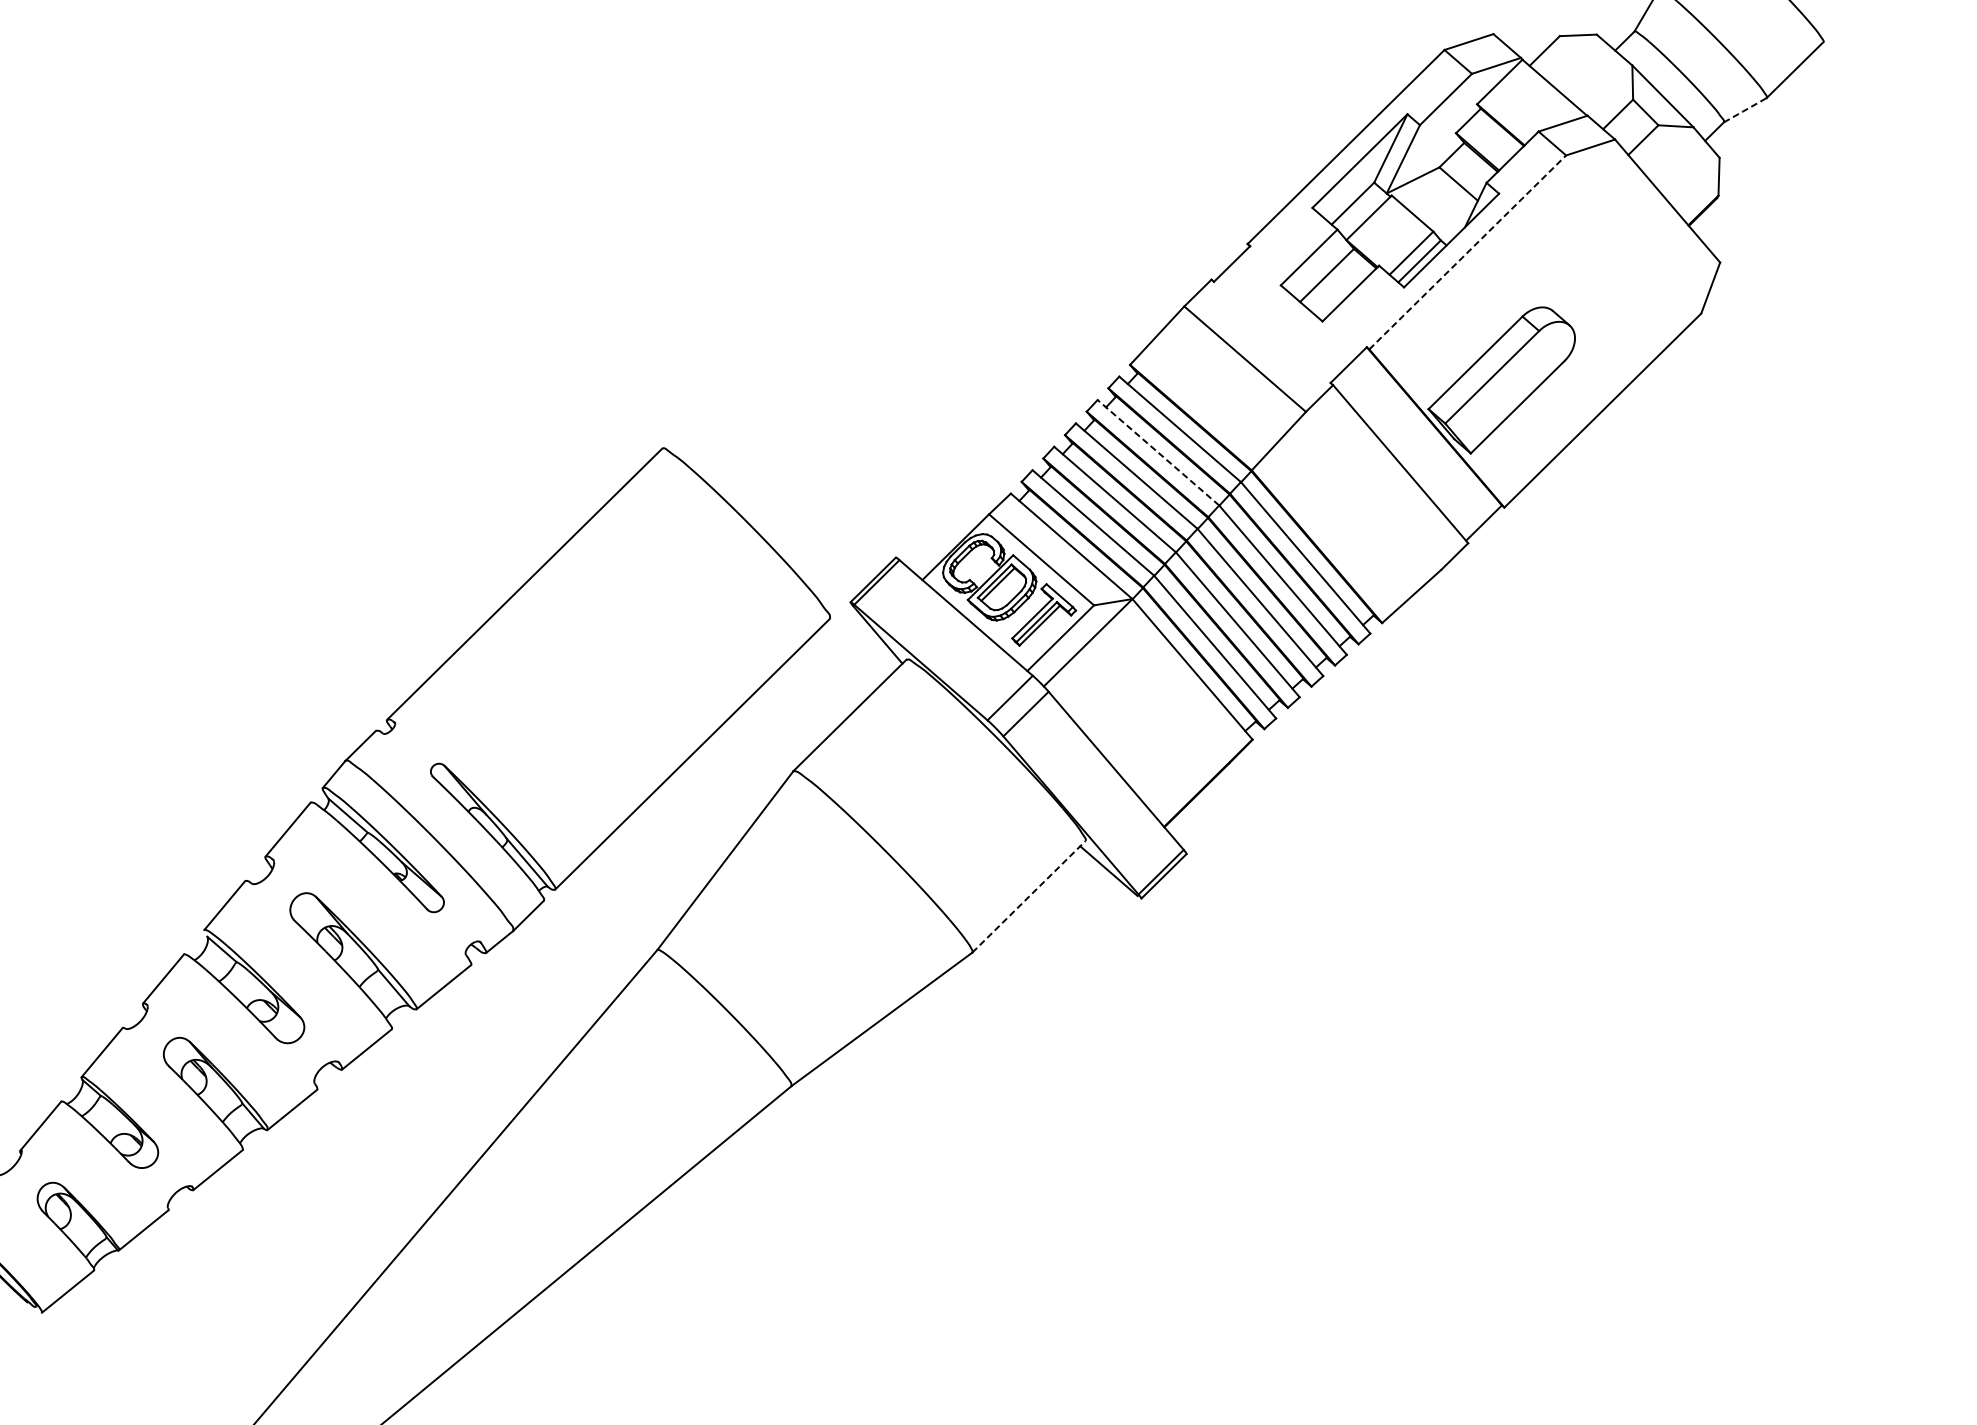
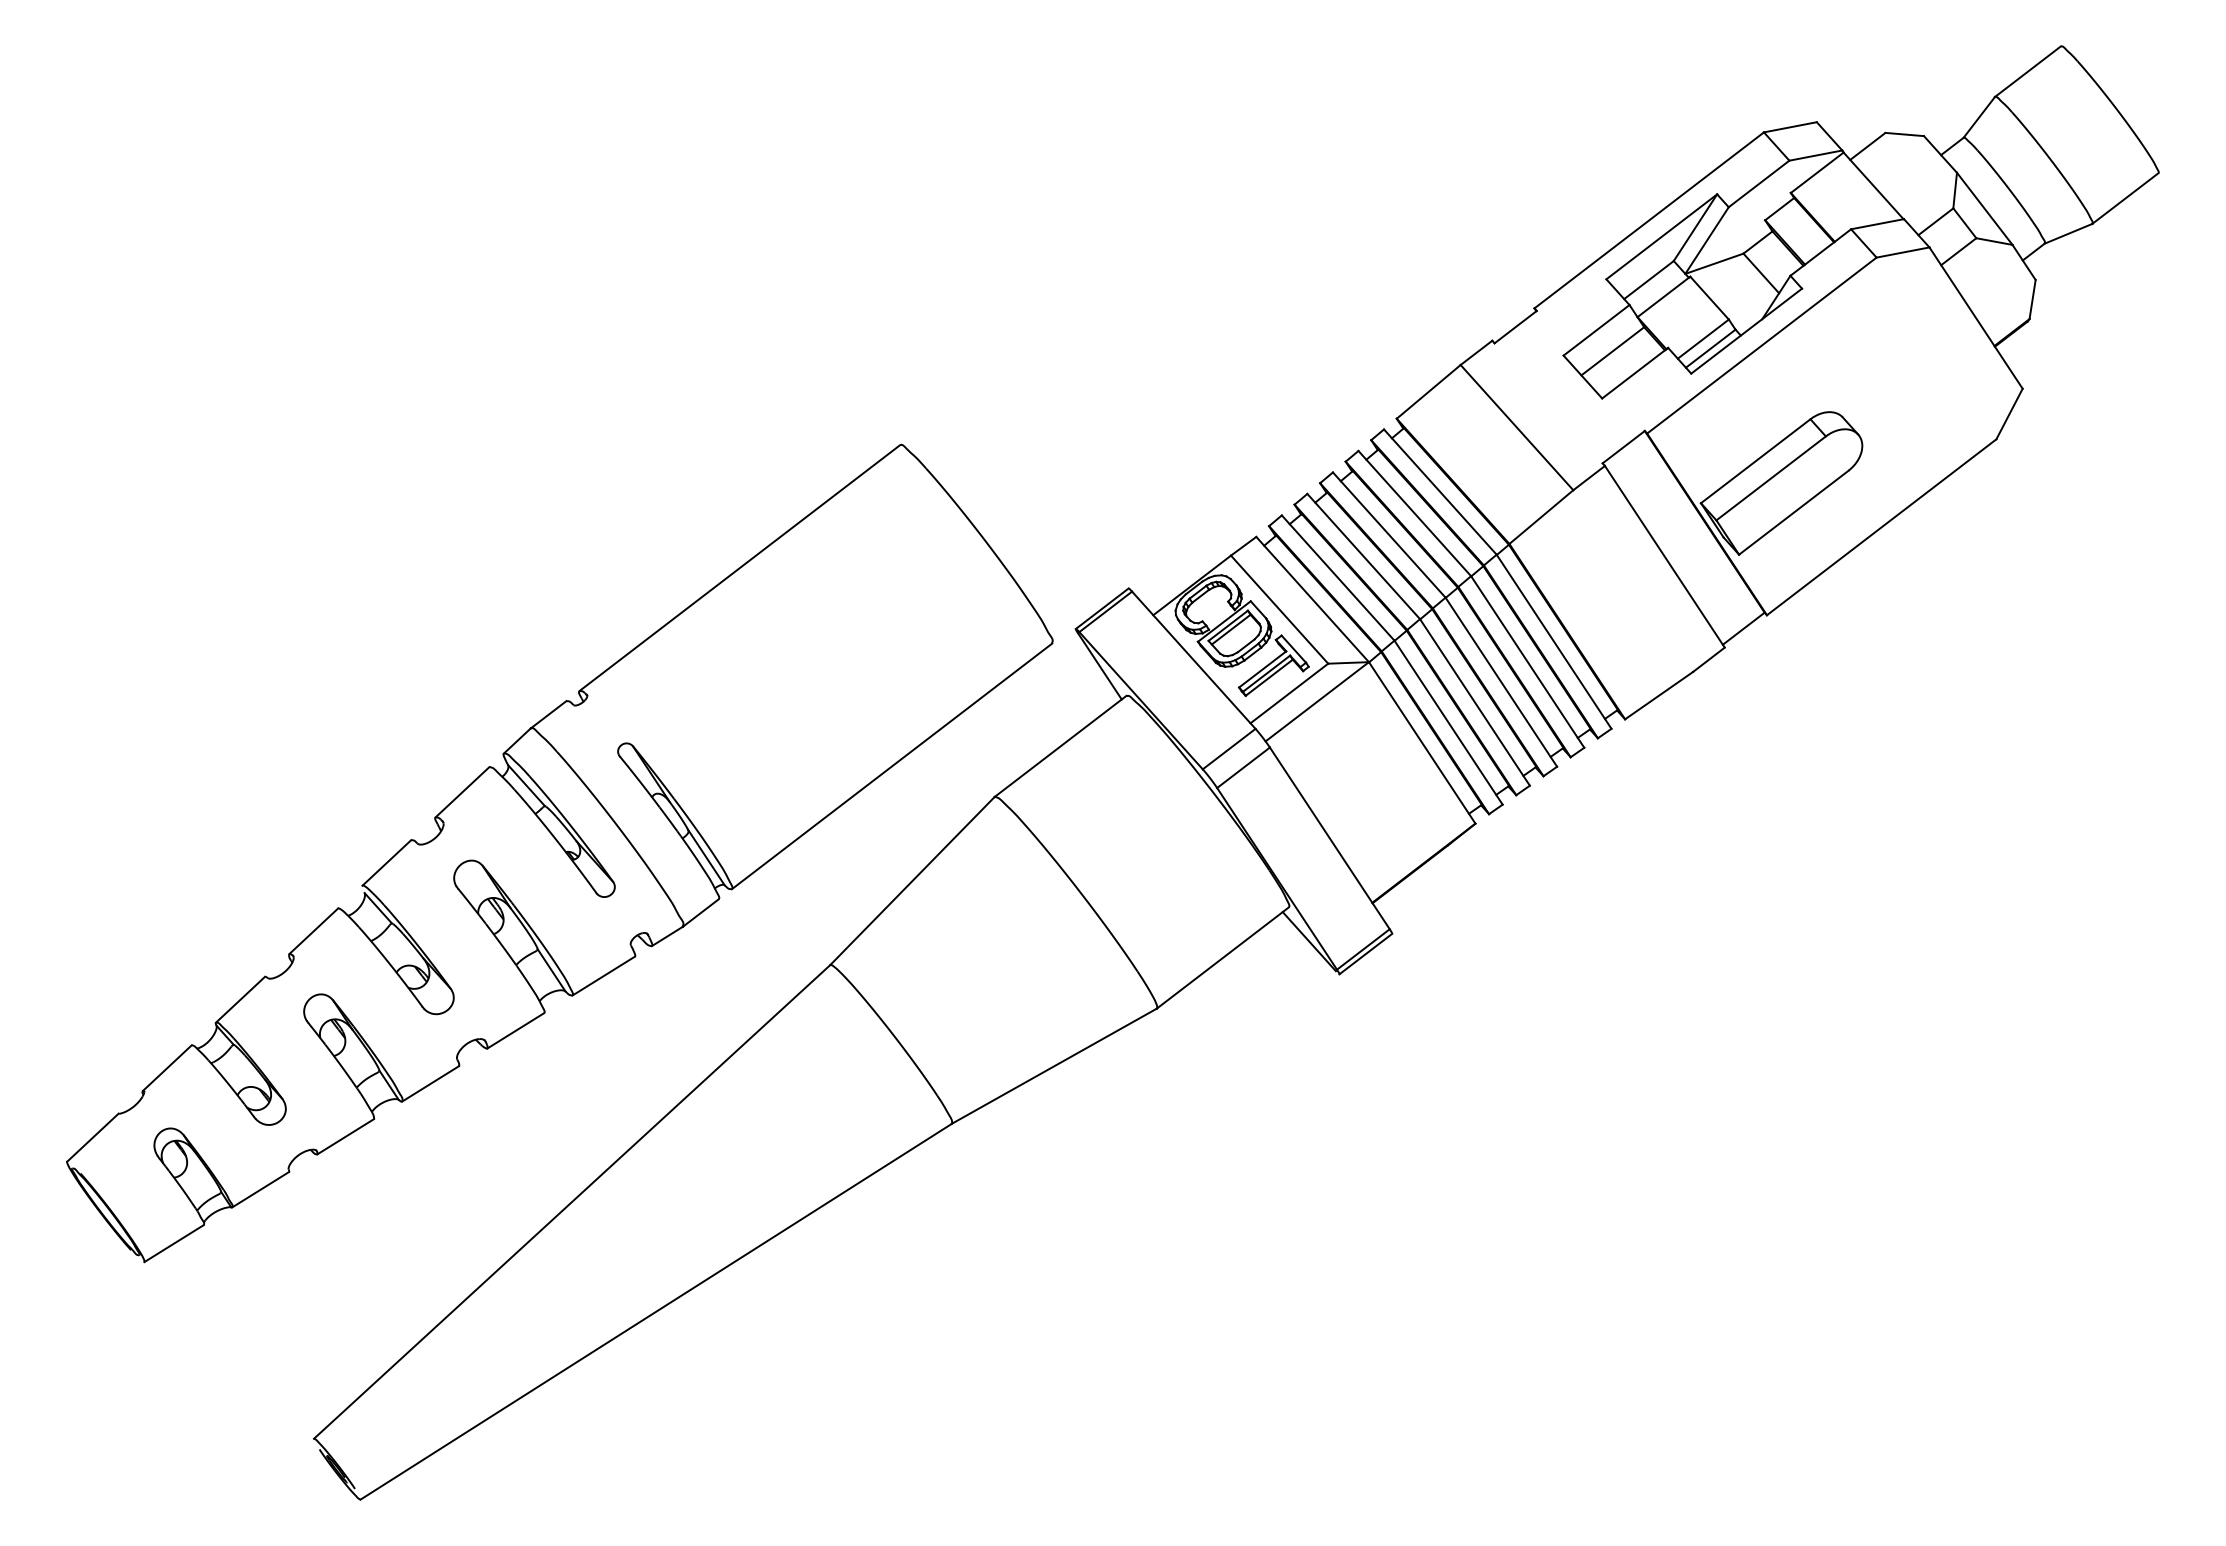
line: (1745, 109) -> (2068, 233), dashed -> solid
line: (1467, 252) -> (1761, 345), dashed -> solid
line: (1158, 452) -> (1414, 513), dashed -> solid
line: (1029, 896) -> (1223, 957), dashed -> solid

